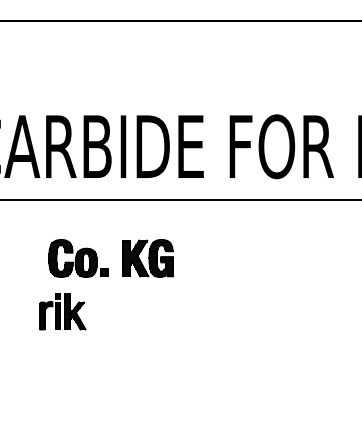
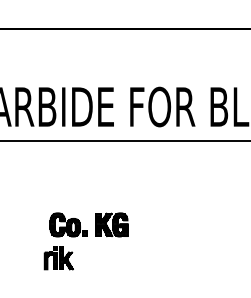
part: (105, 284) -> (85, 241), moved

